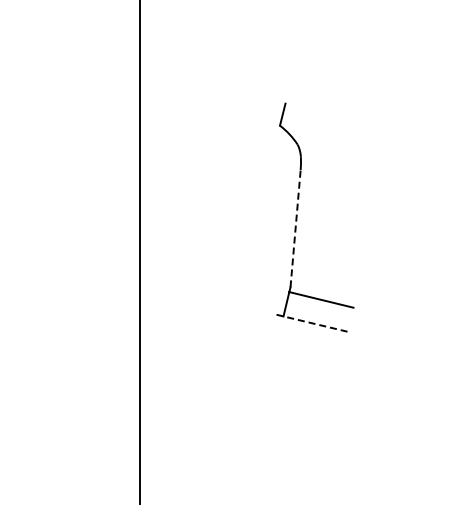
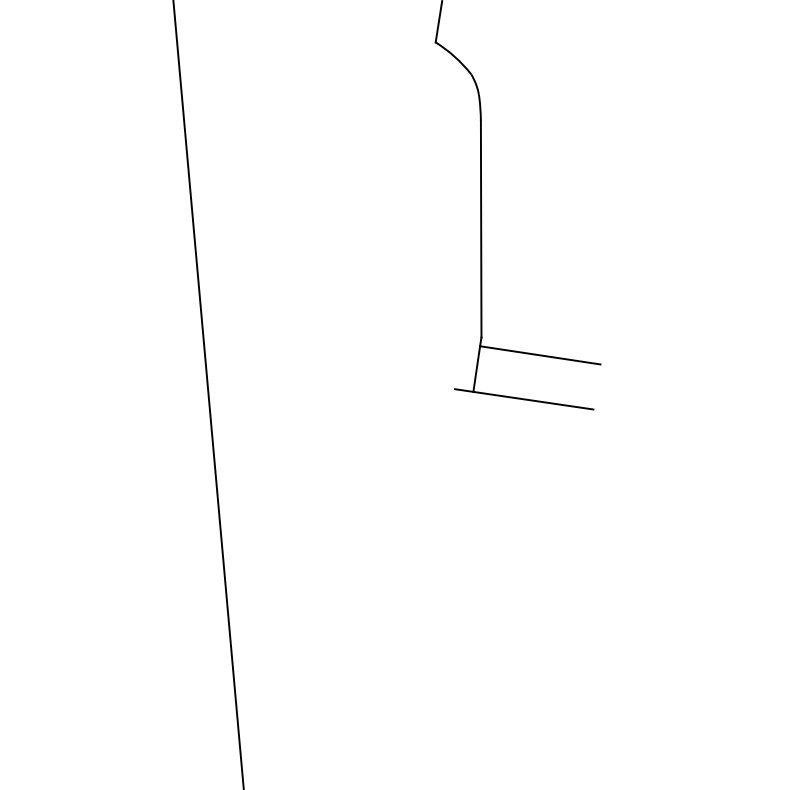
line: (295, 228) -> (480, 228), dashed -> solid
line: (310, 322) -> (523, 398), dashed -> solid

